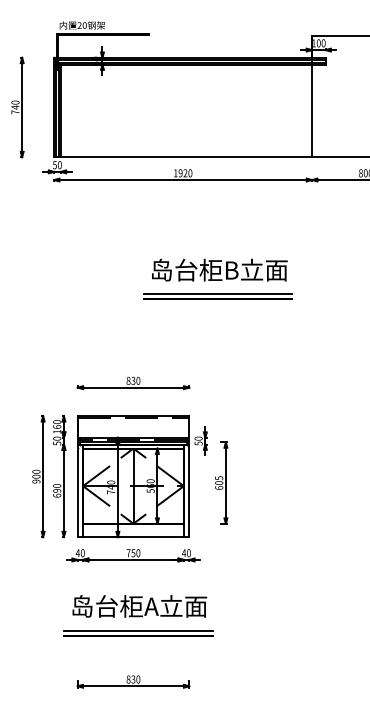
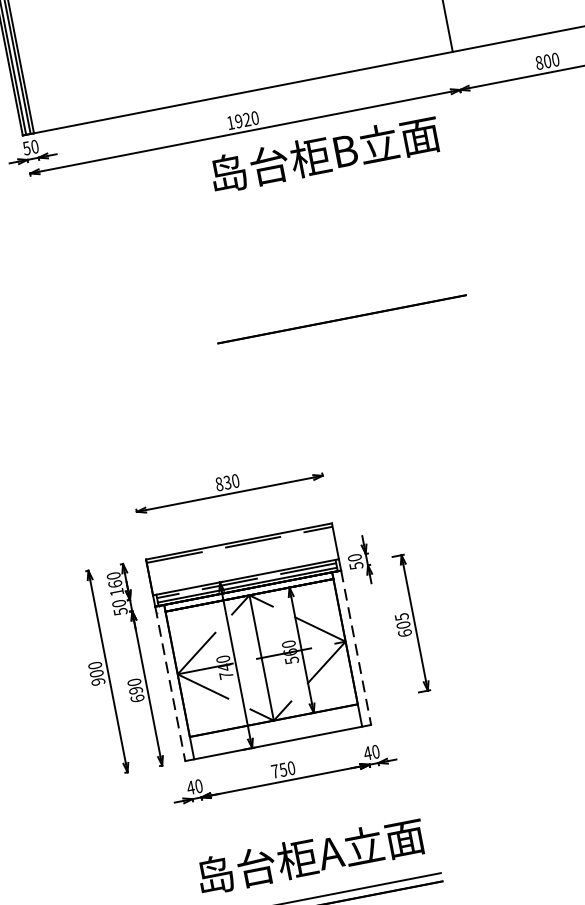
text: (219, 269) -> (324, 153), moved
line: (217, 294) -> (339, 311), removed
line: (77, 491) -> (170, 685), solid -> dashed
line: (189, 491) -> (356, 648), solid -> dashed

